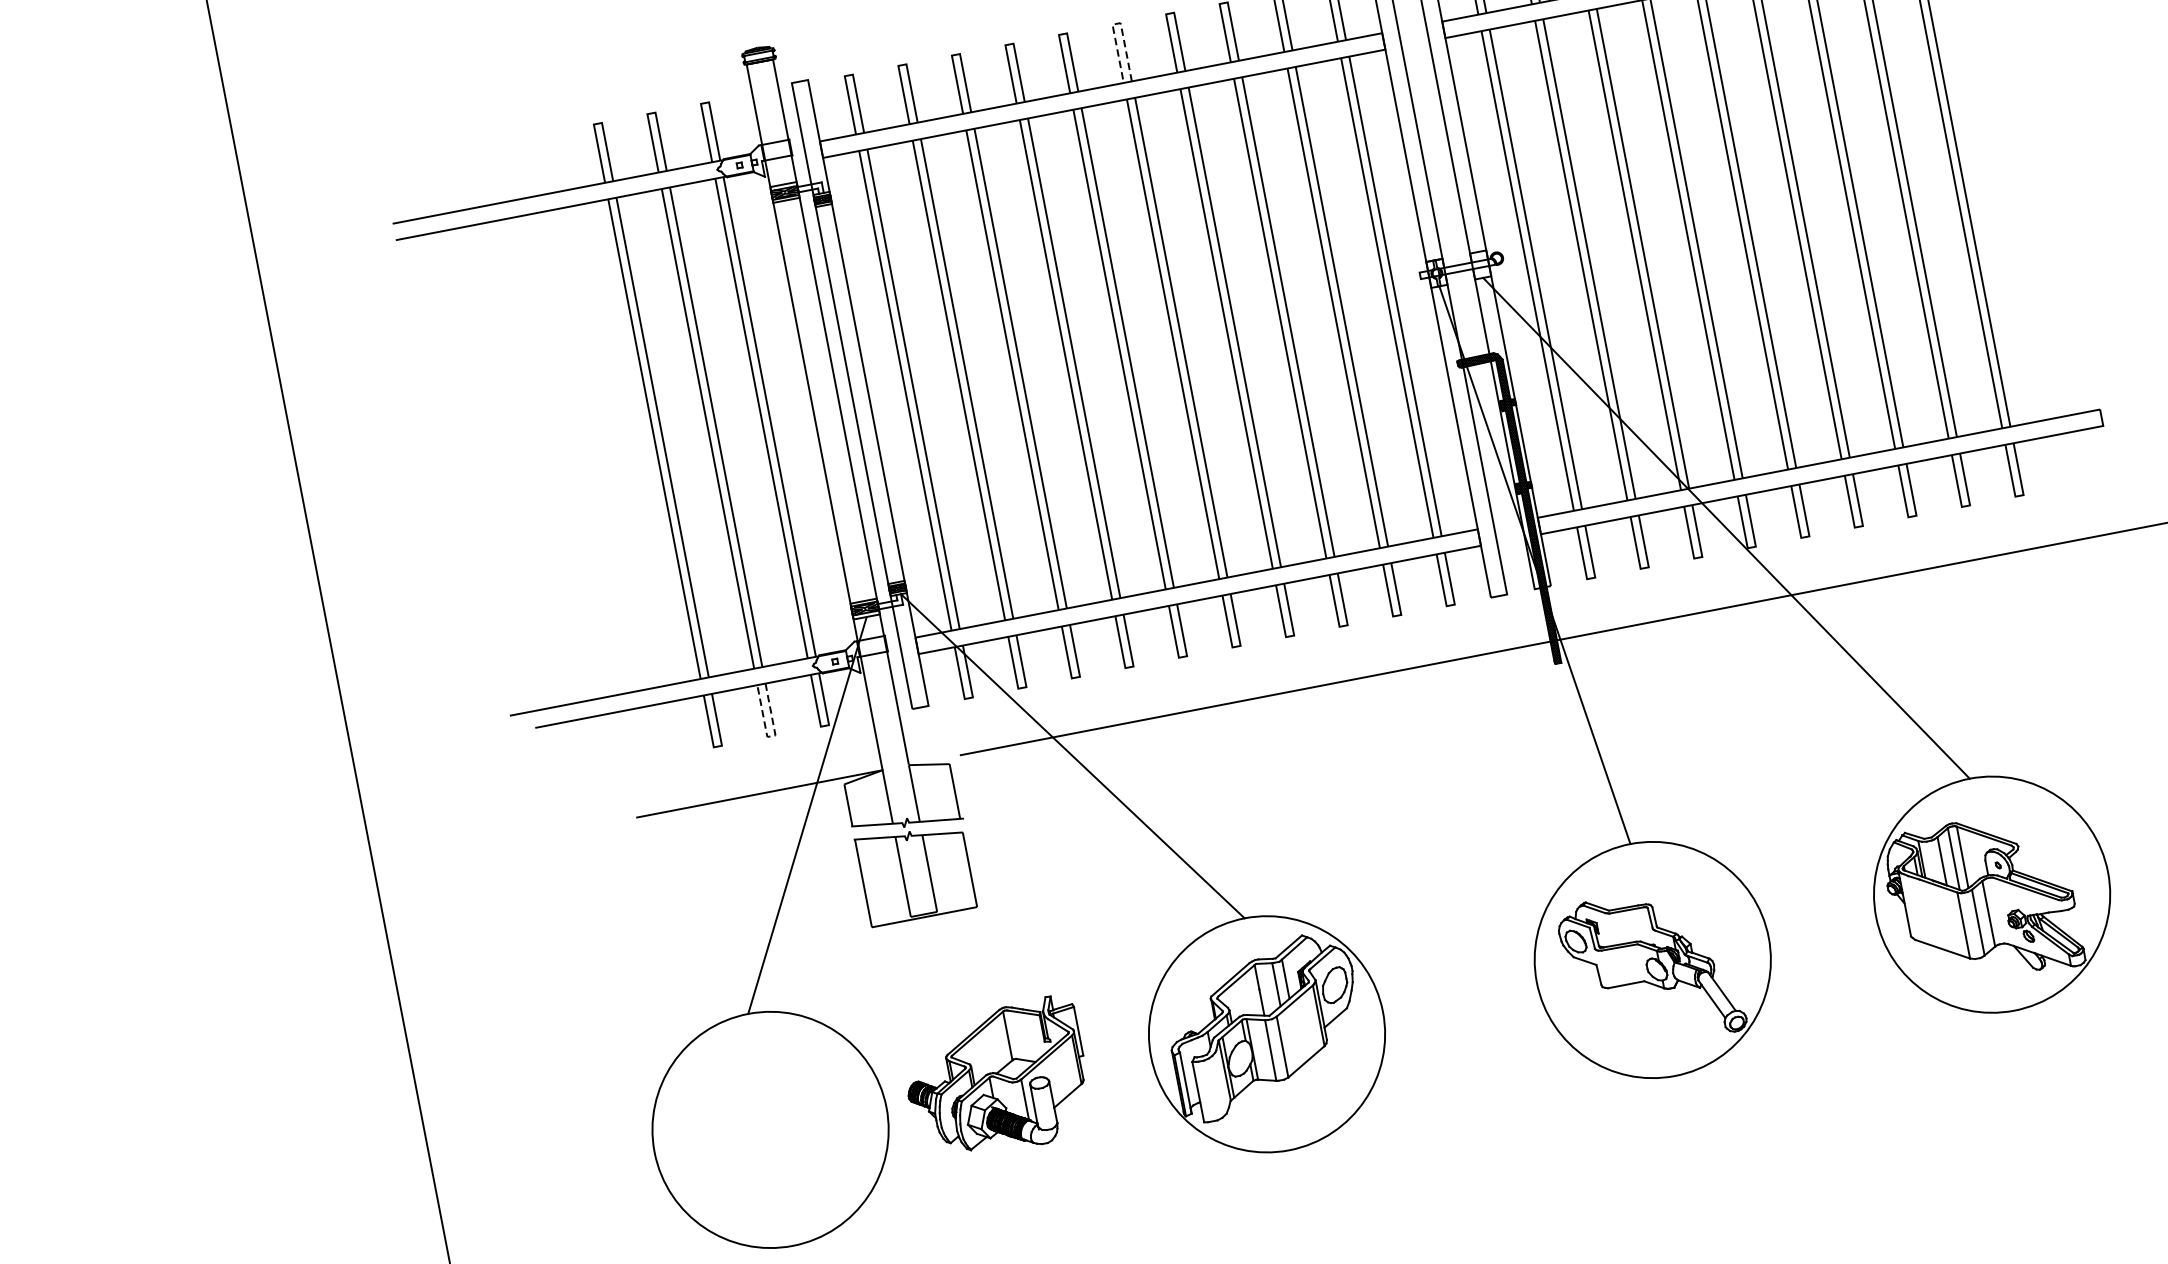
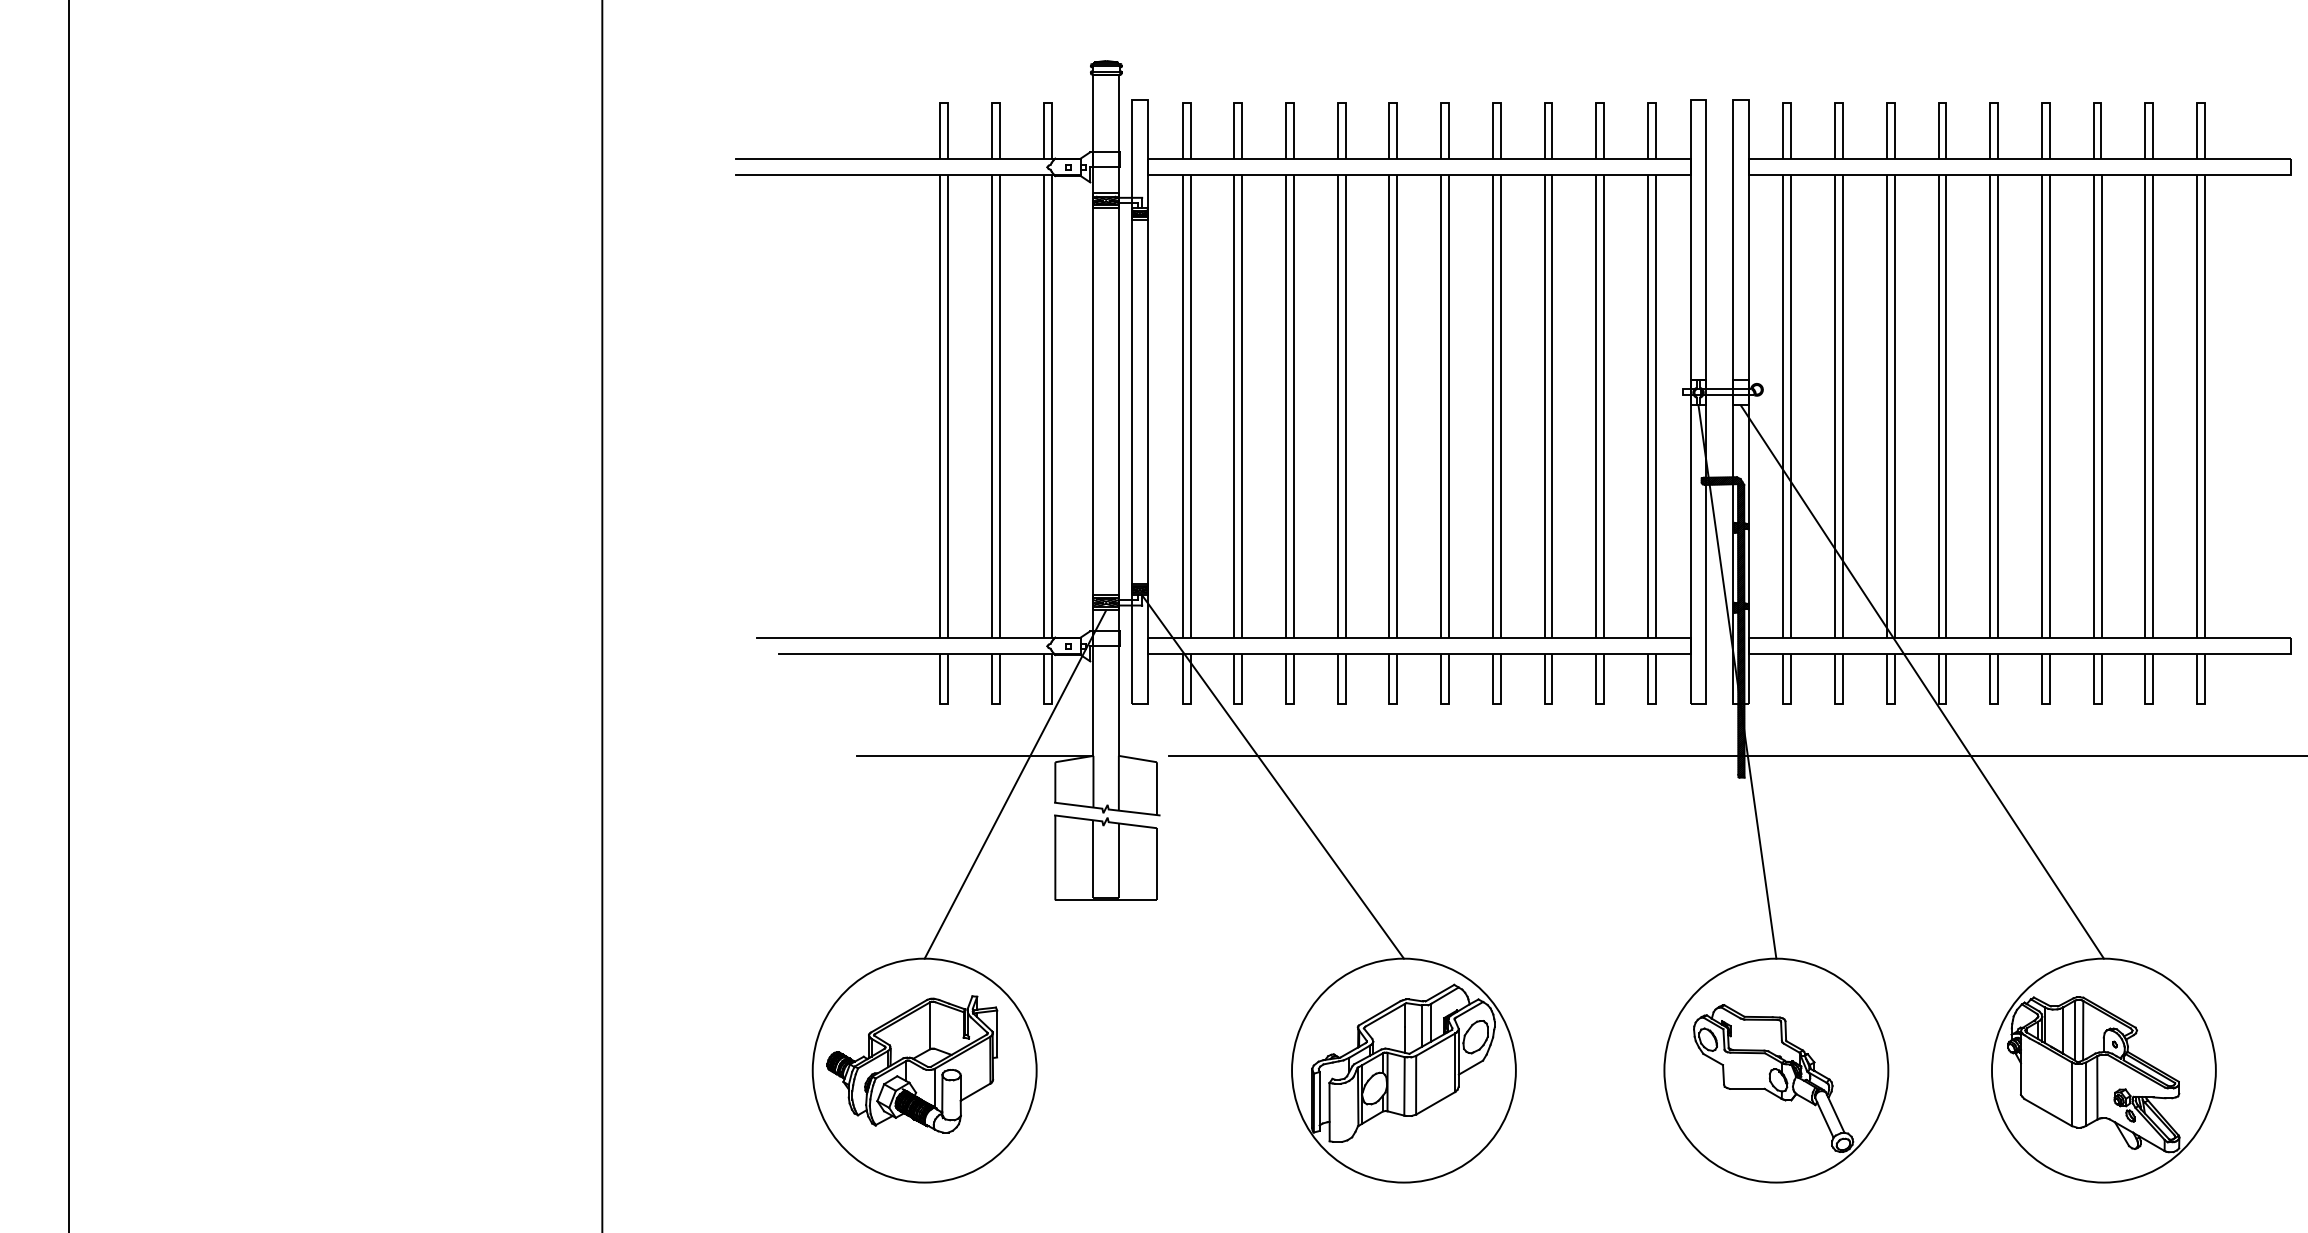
line: (1117, 24) -> (1445, 103), dashed -> solid
line: (771, 736) -> (996, 704), dashed -> solid
part: (997, 1079) -> (912, 1064), moved

